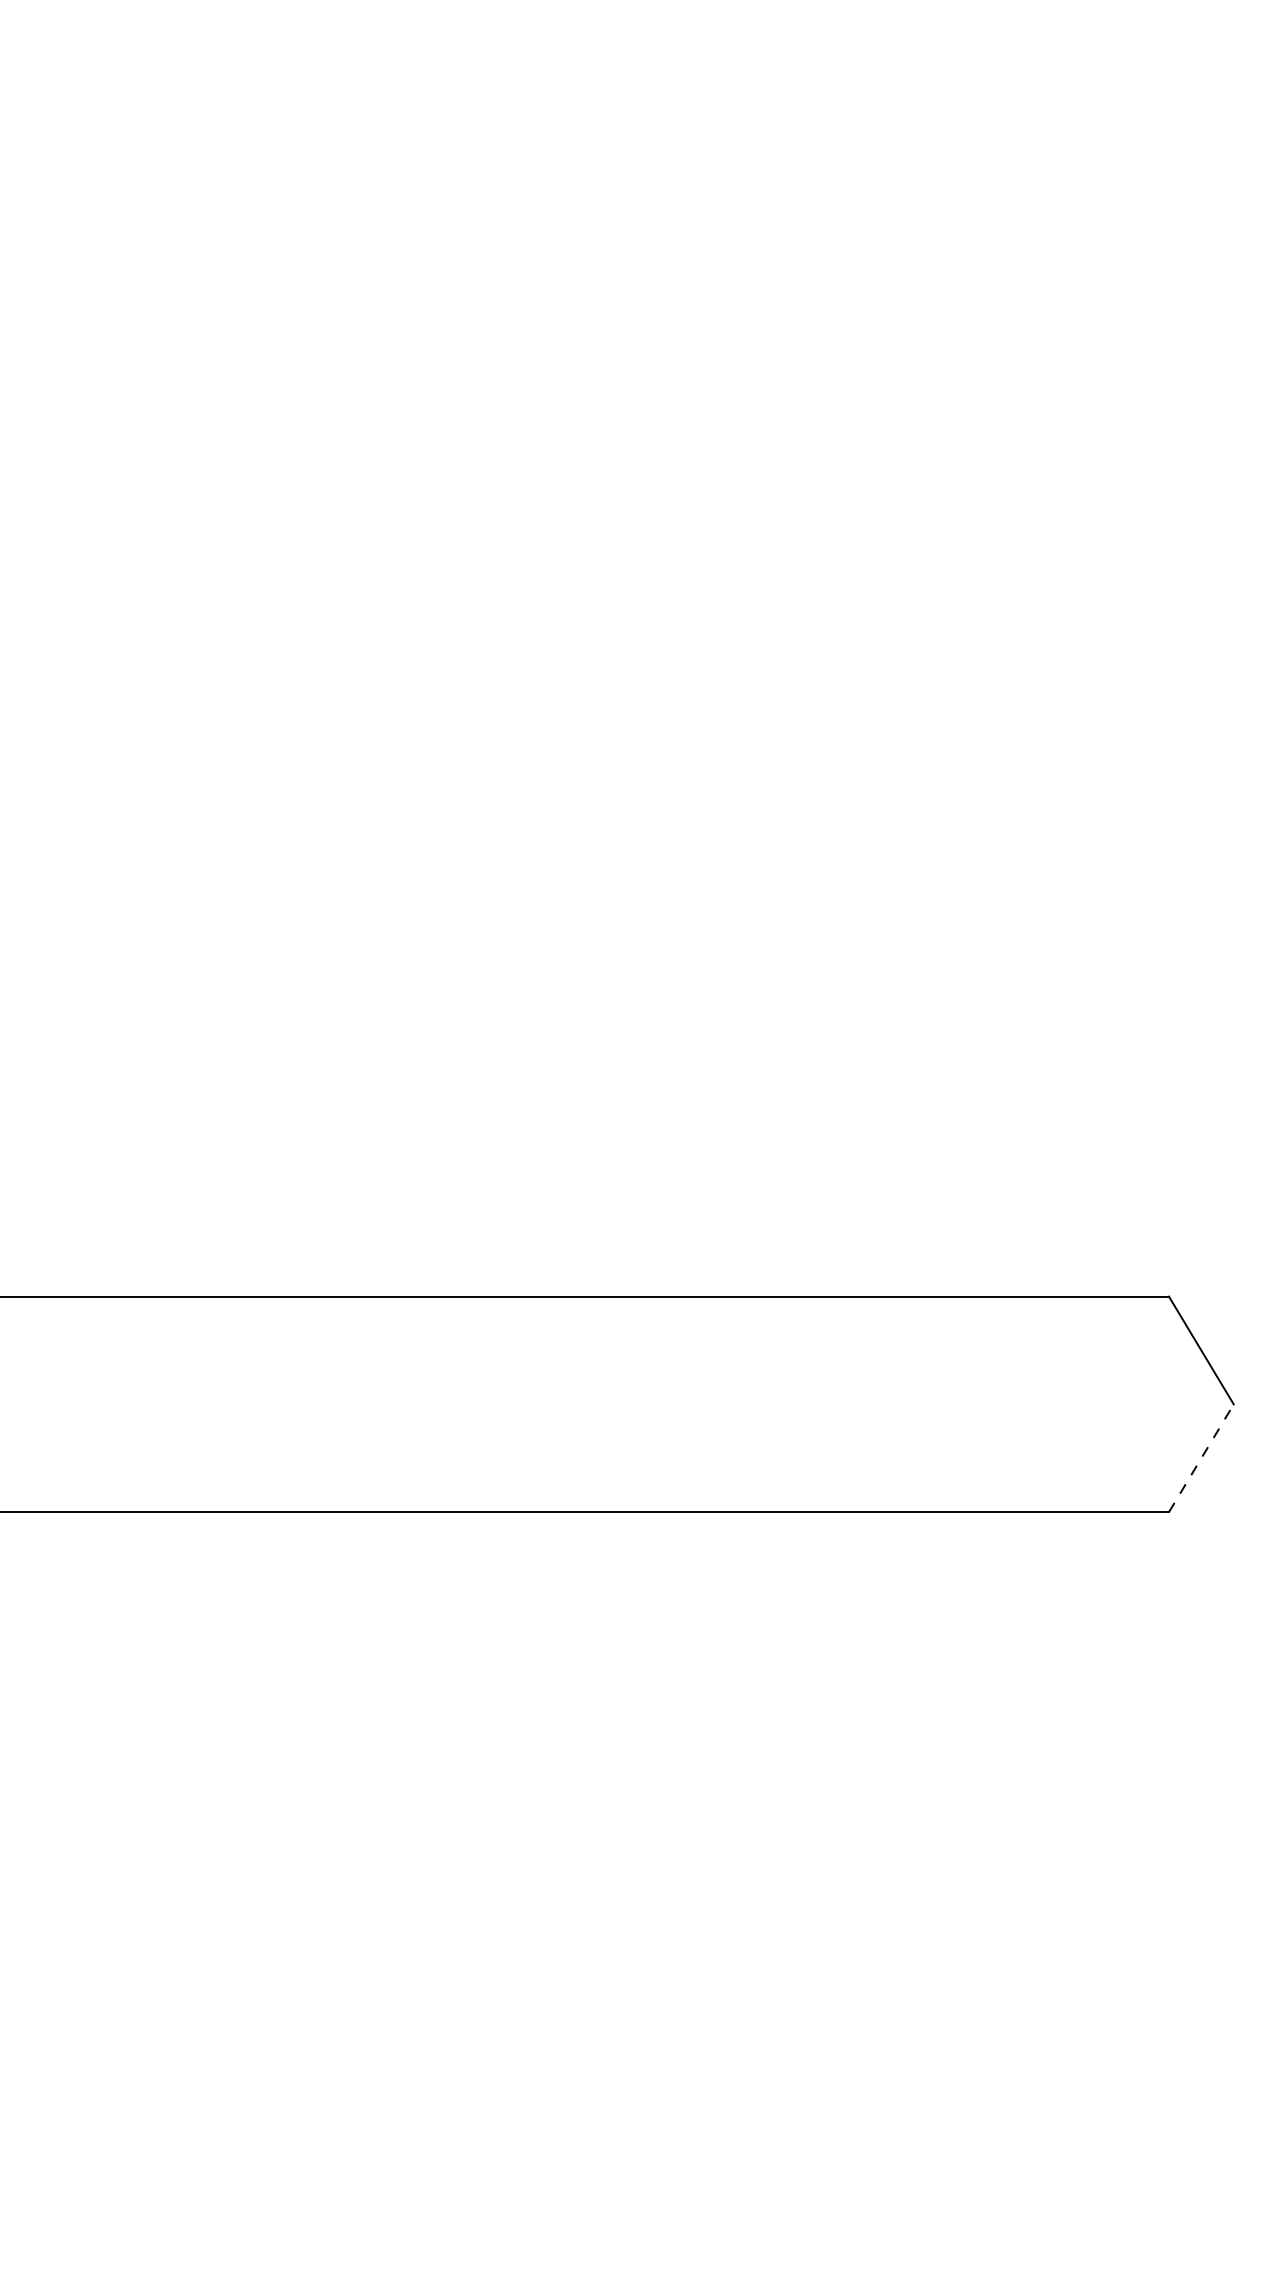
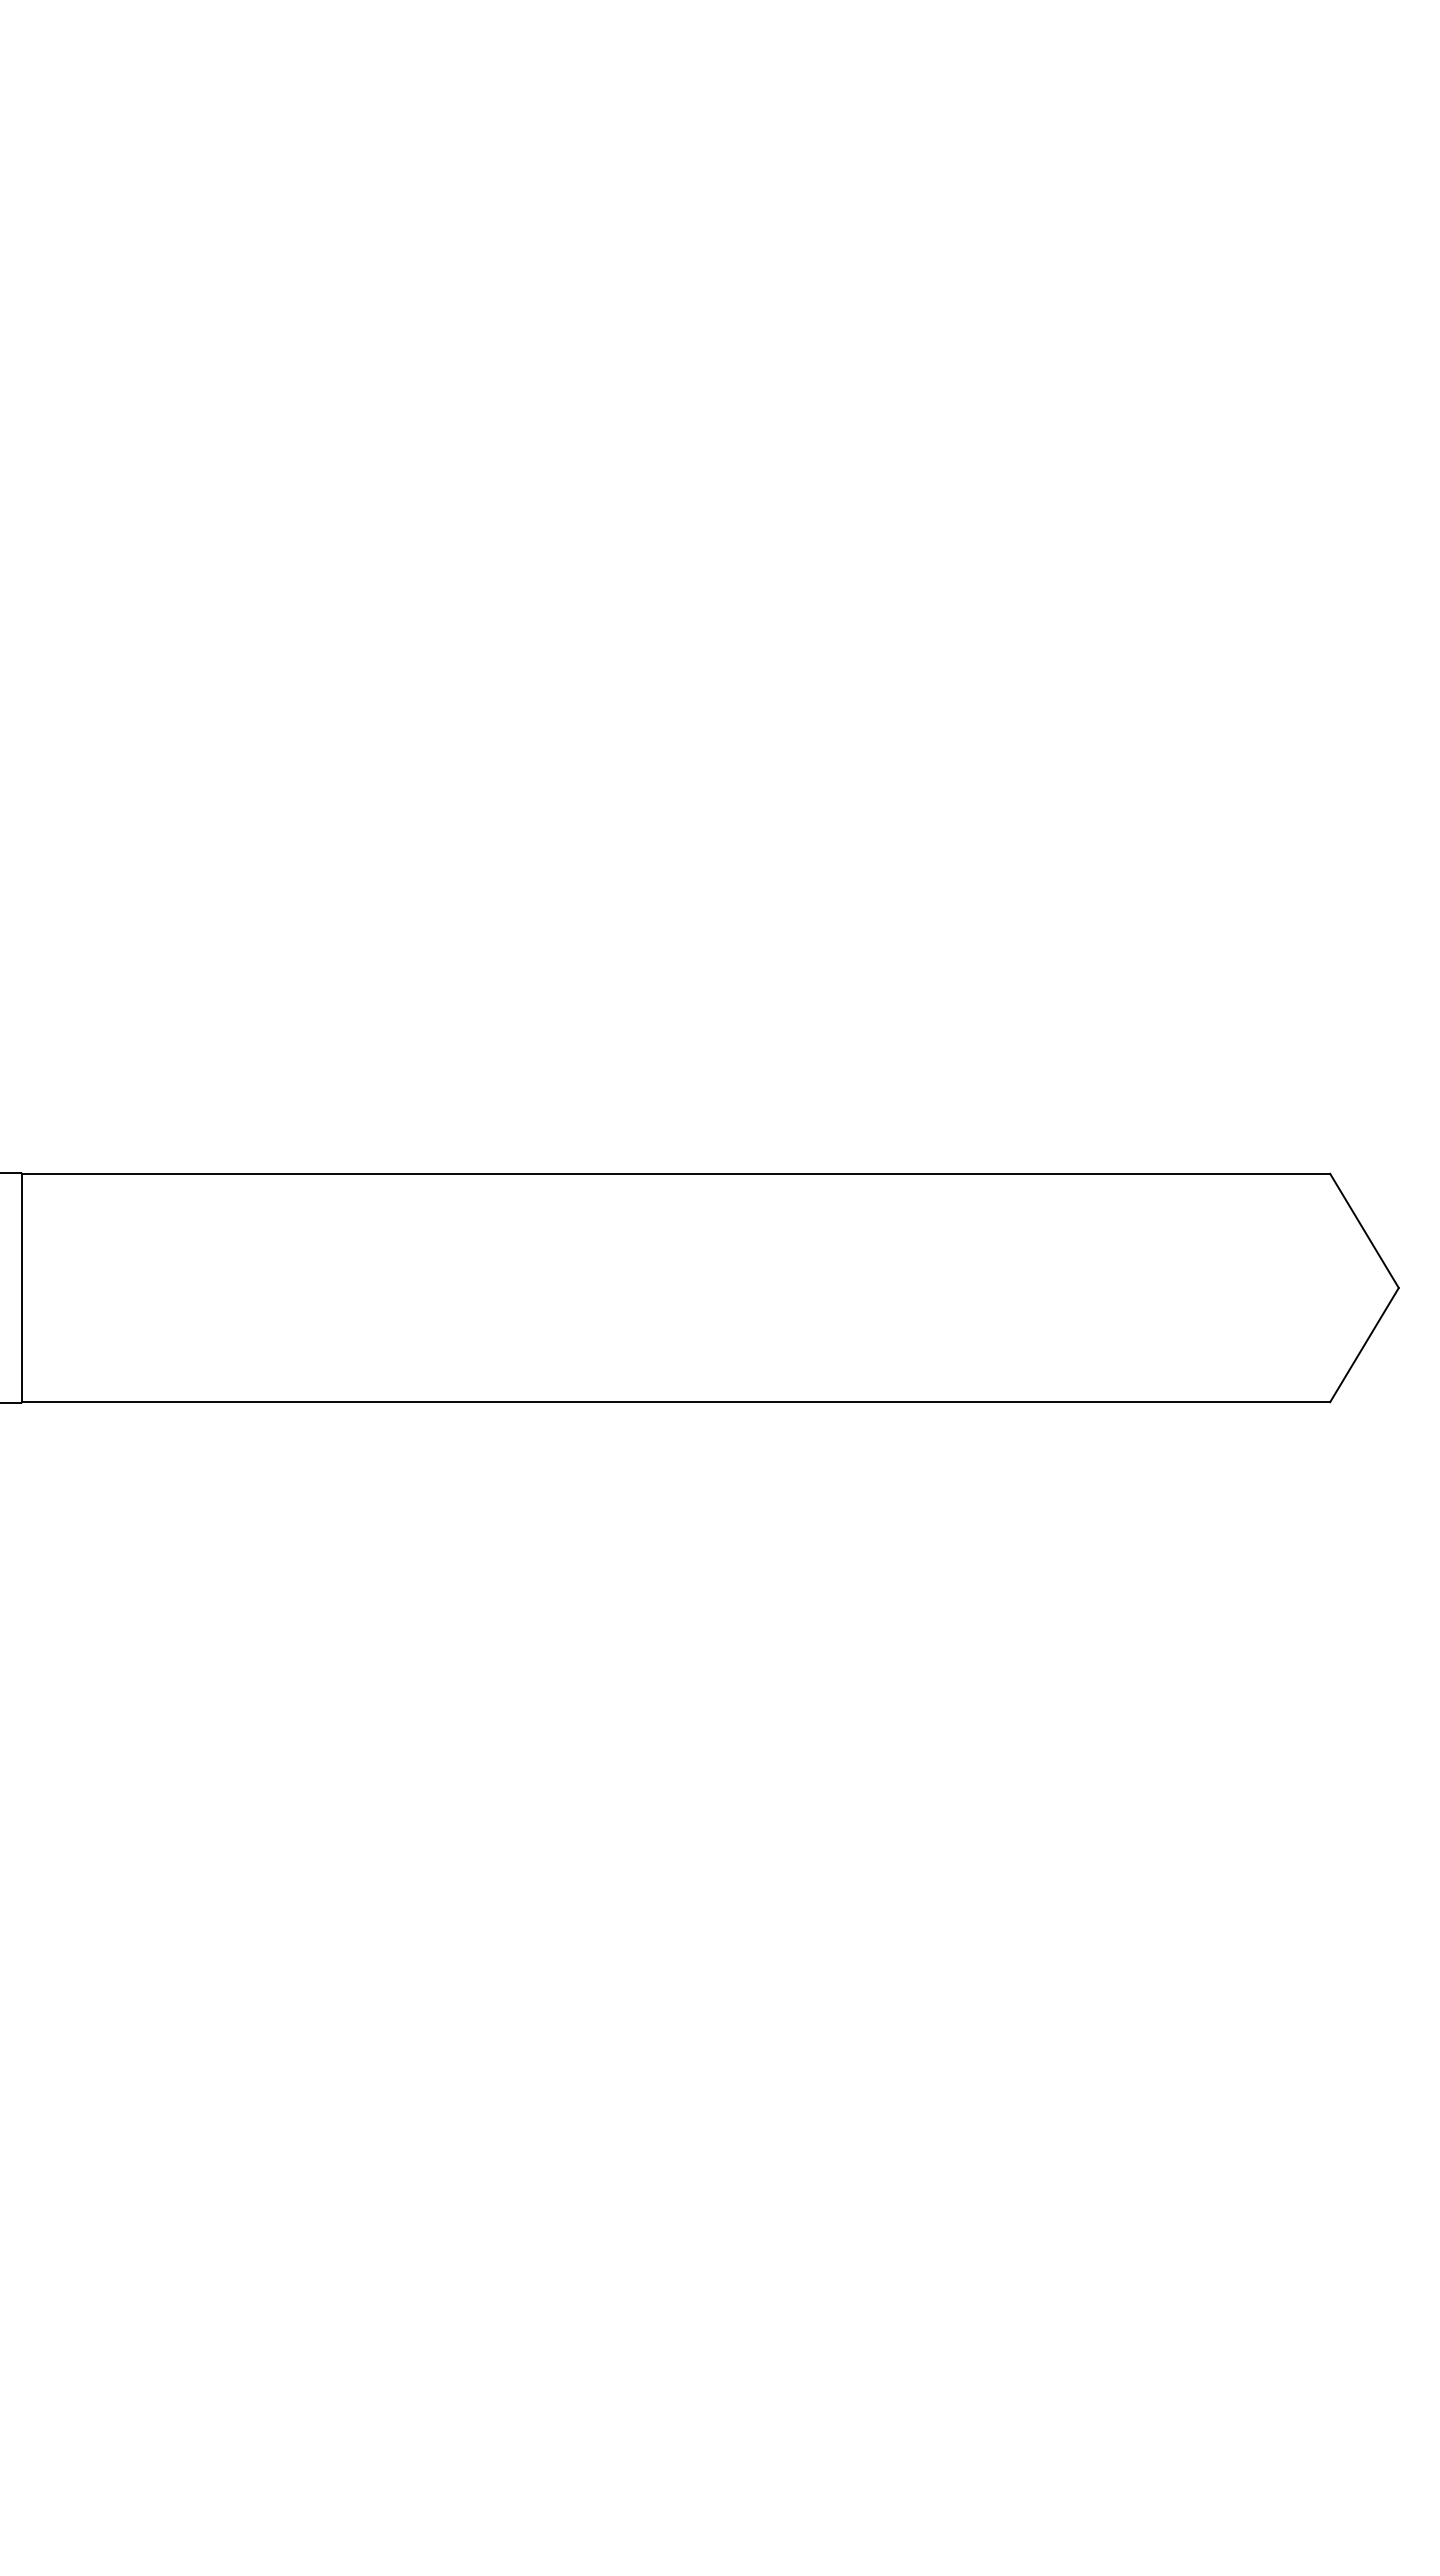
line: (1201, 1458) -> (1364, 1345), dashed -> solid

